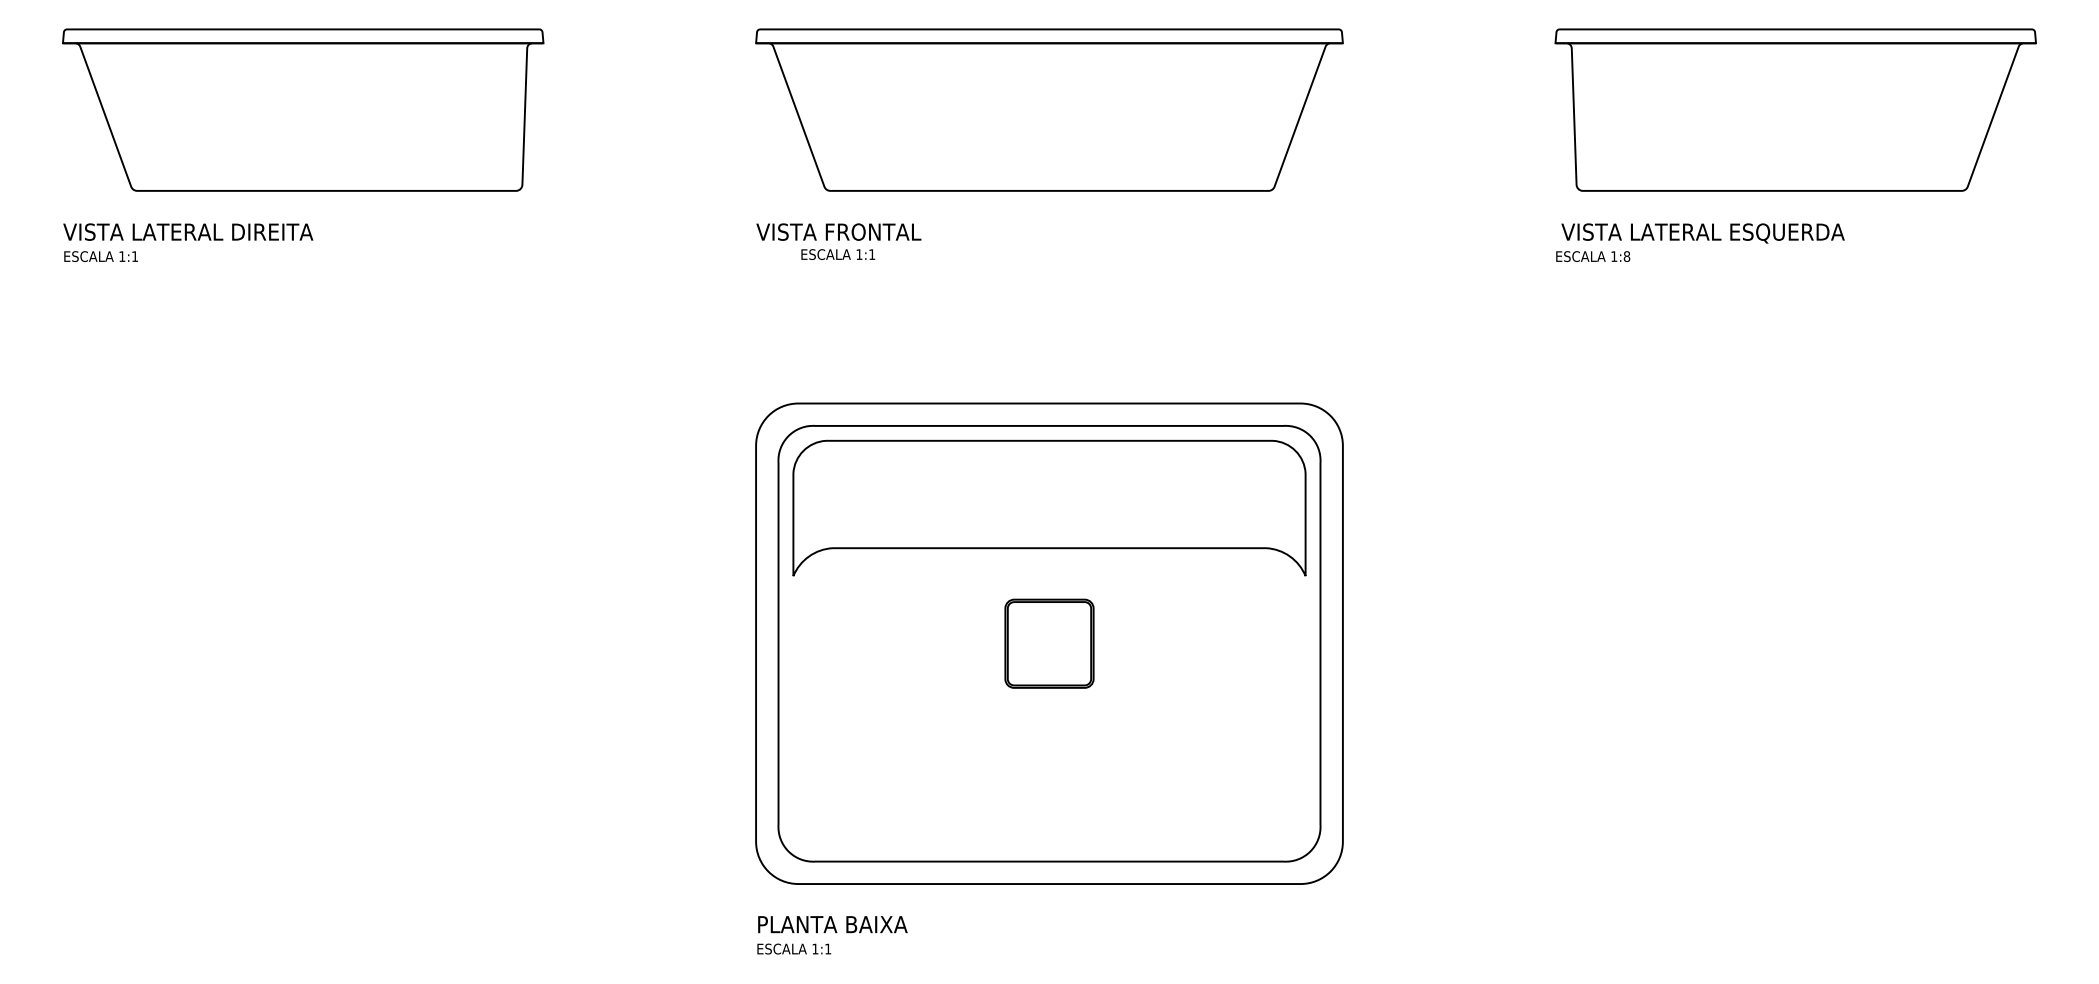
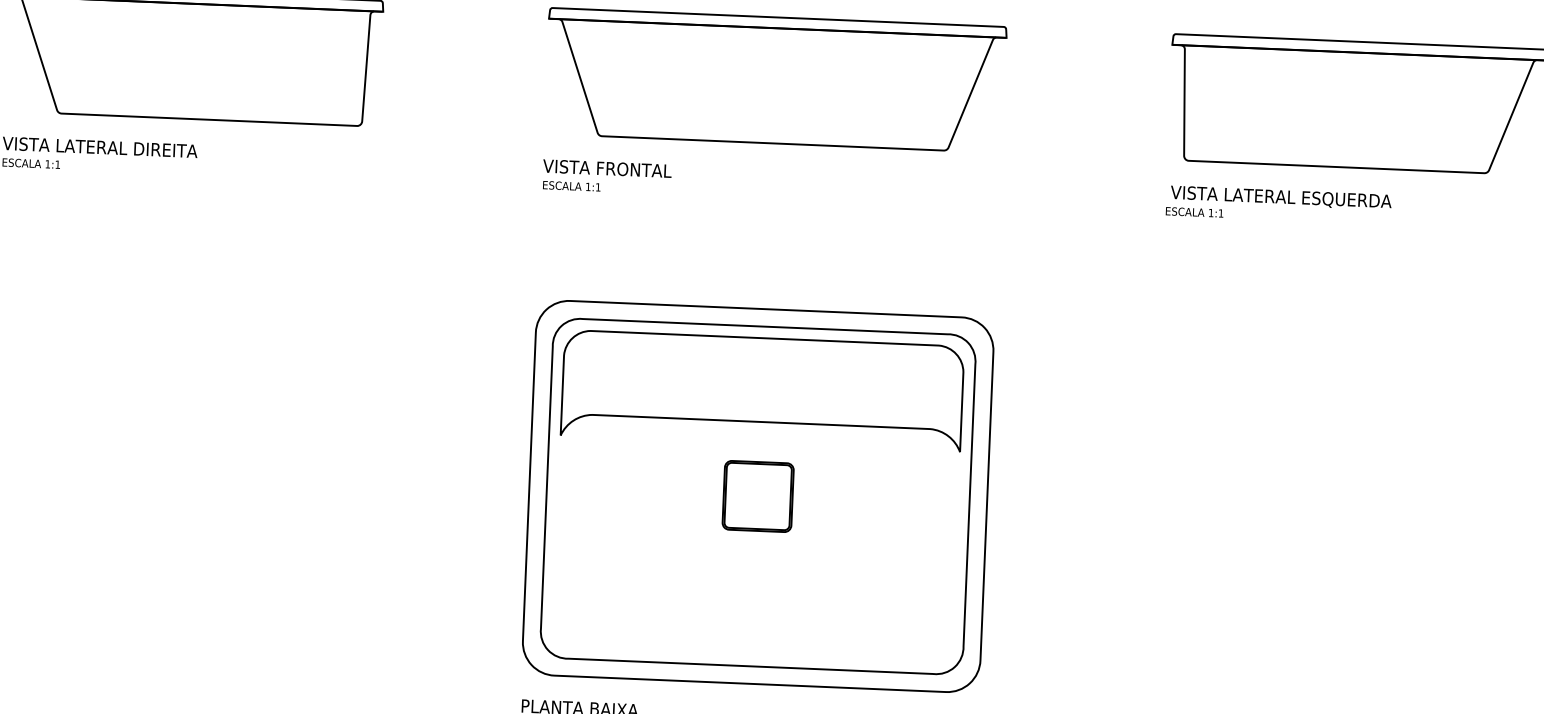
text: (838, 254) -> (572, 186), moved
text: (1626, 256) -> (1220, 213), 1:8 -> 1:1

